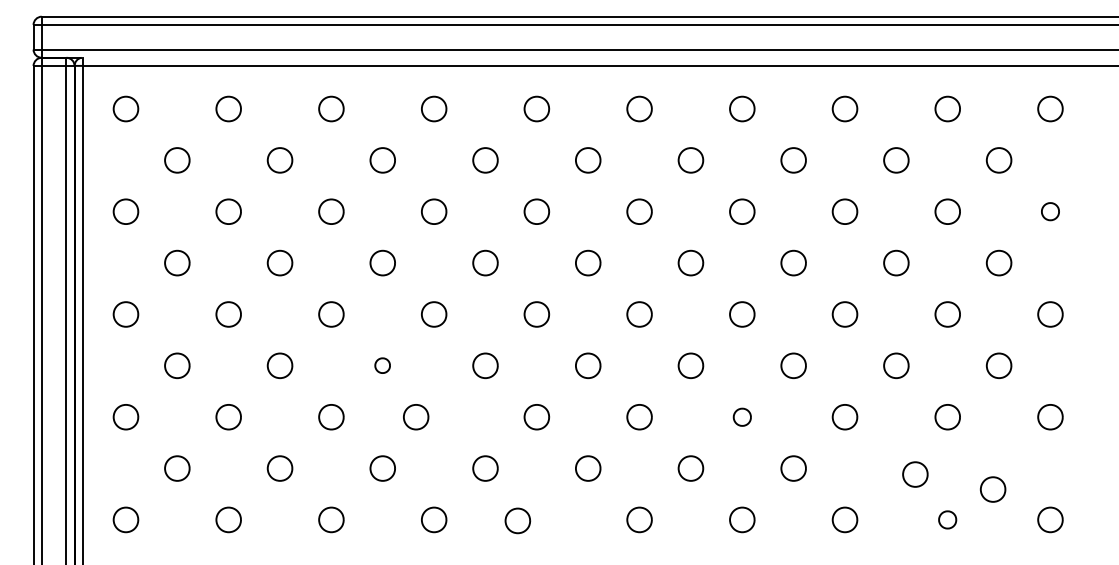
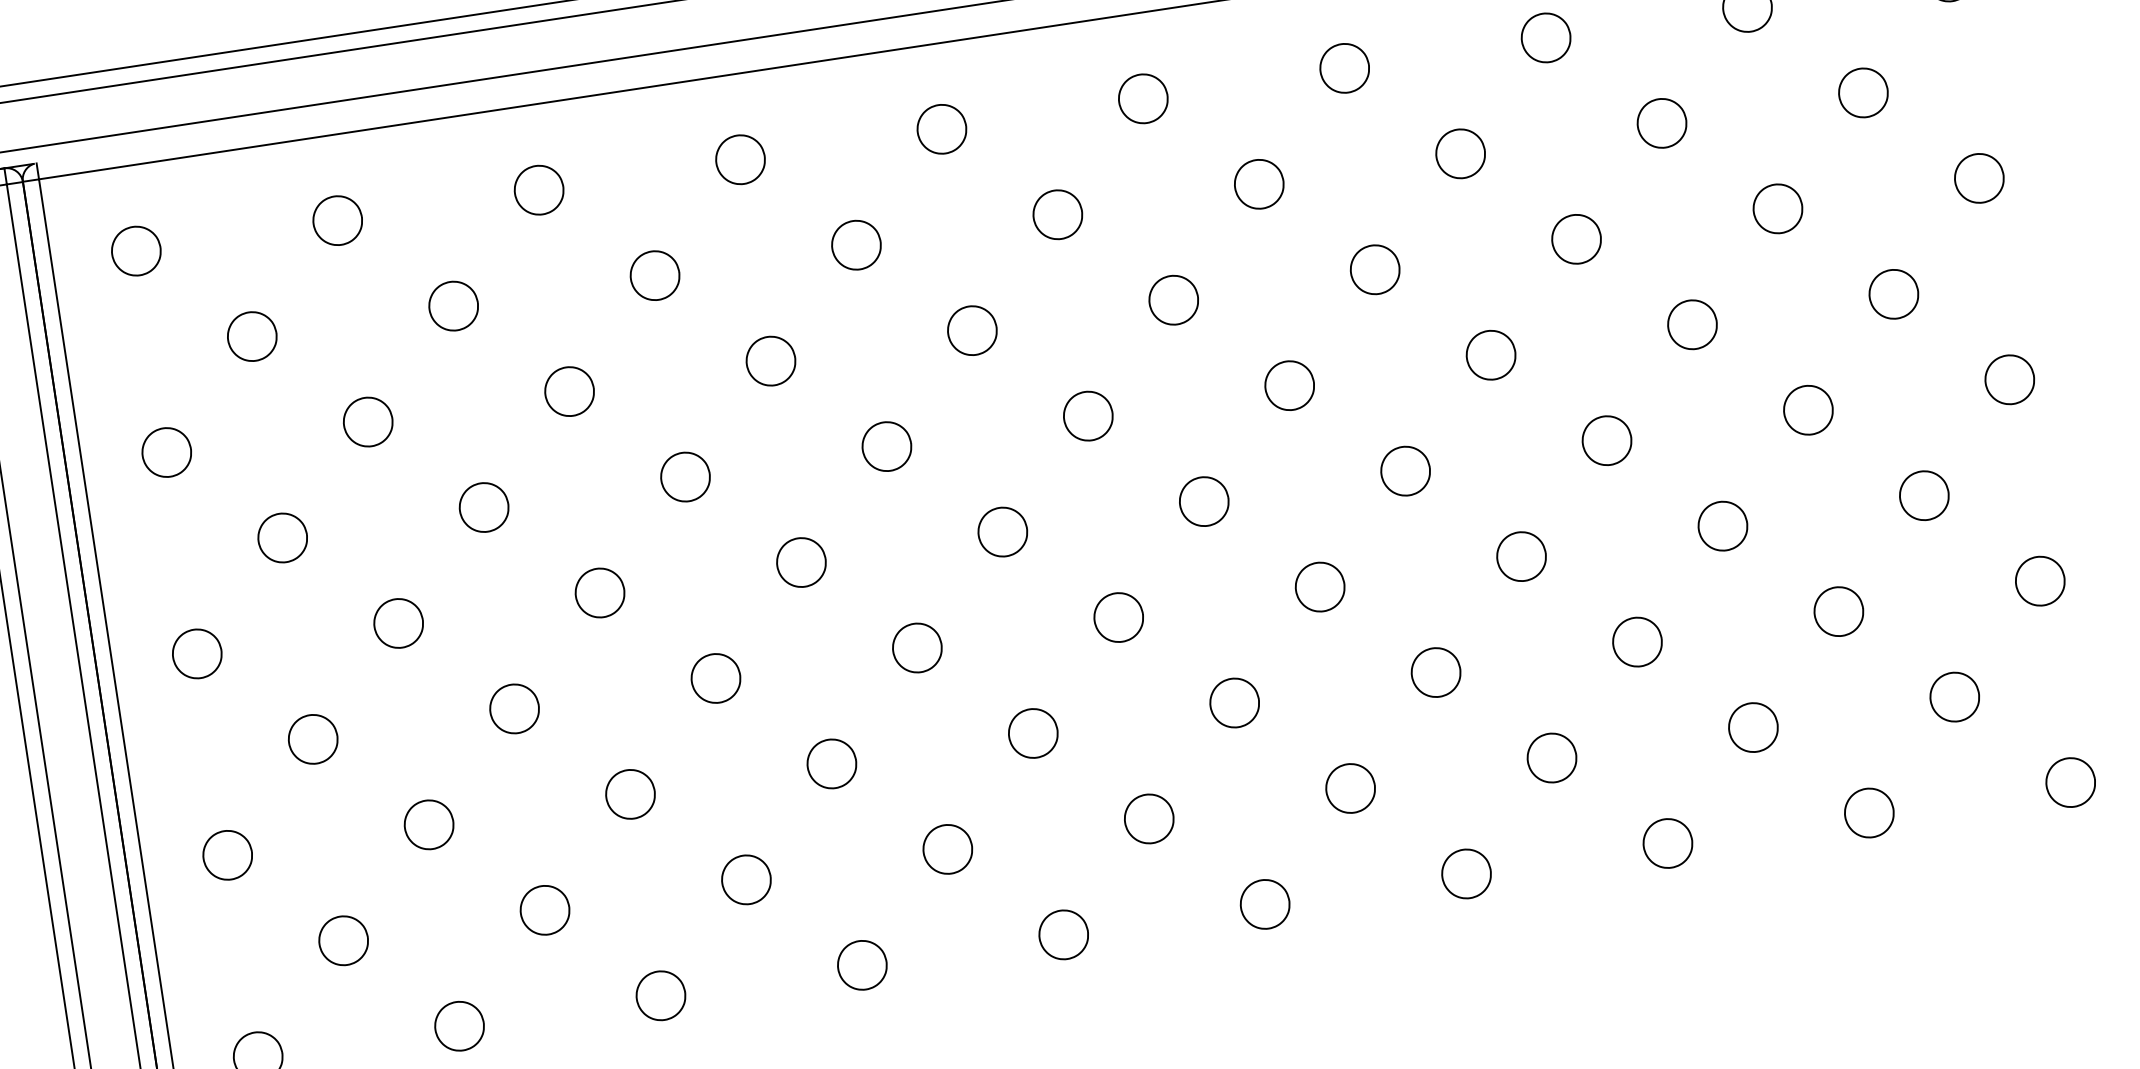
part: (1050, 211) -> (1979, 177), size x1.43
part: (382, 365) -> (715, 677), size x1.67
part: (416, 417) -> (832, 764), moved
part: (742, 417) -> (1436, 673), size x1.43
part: (915, 474) -> (1753, 727), moved
part: (992, 489) -> (1953, 697), moved
part: (947, 519) -> (1868, 812), size x1.43
part: (517, 520) -> (1062, 934), moved

